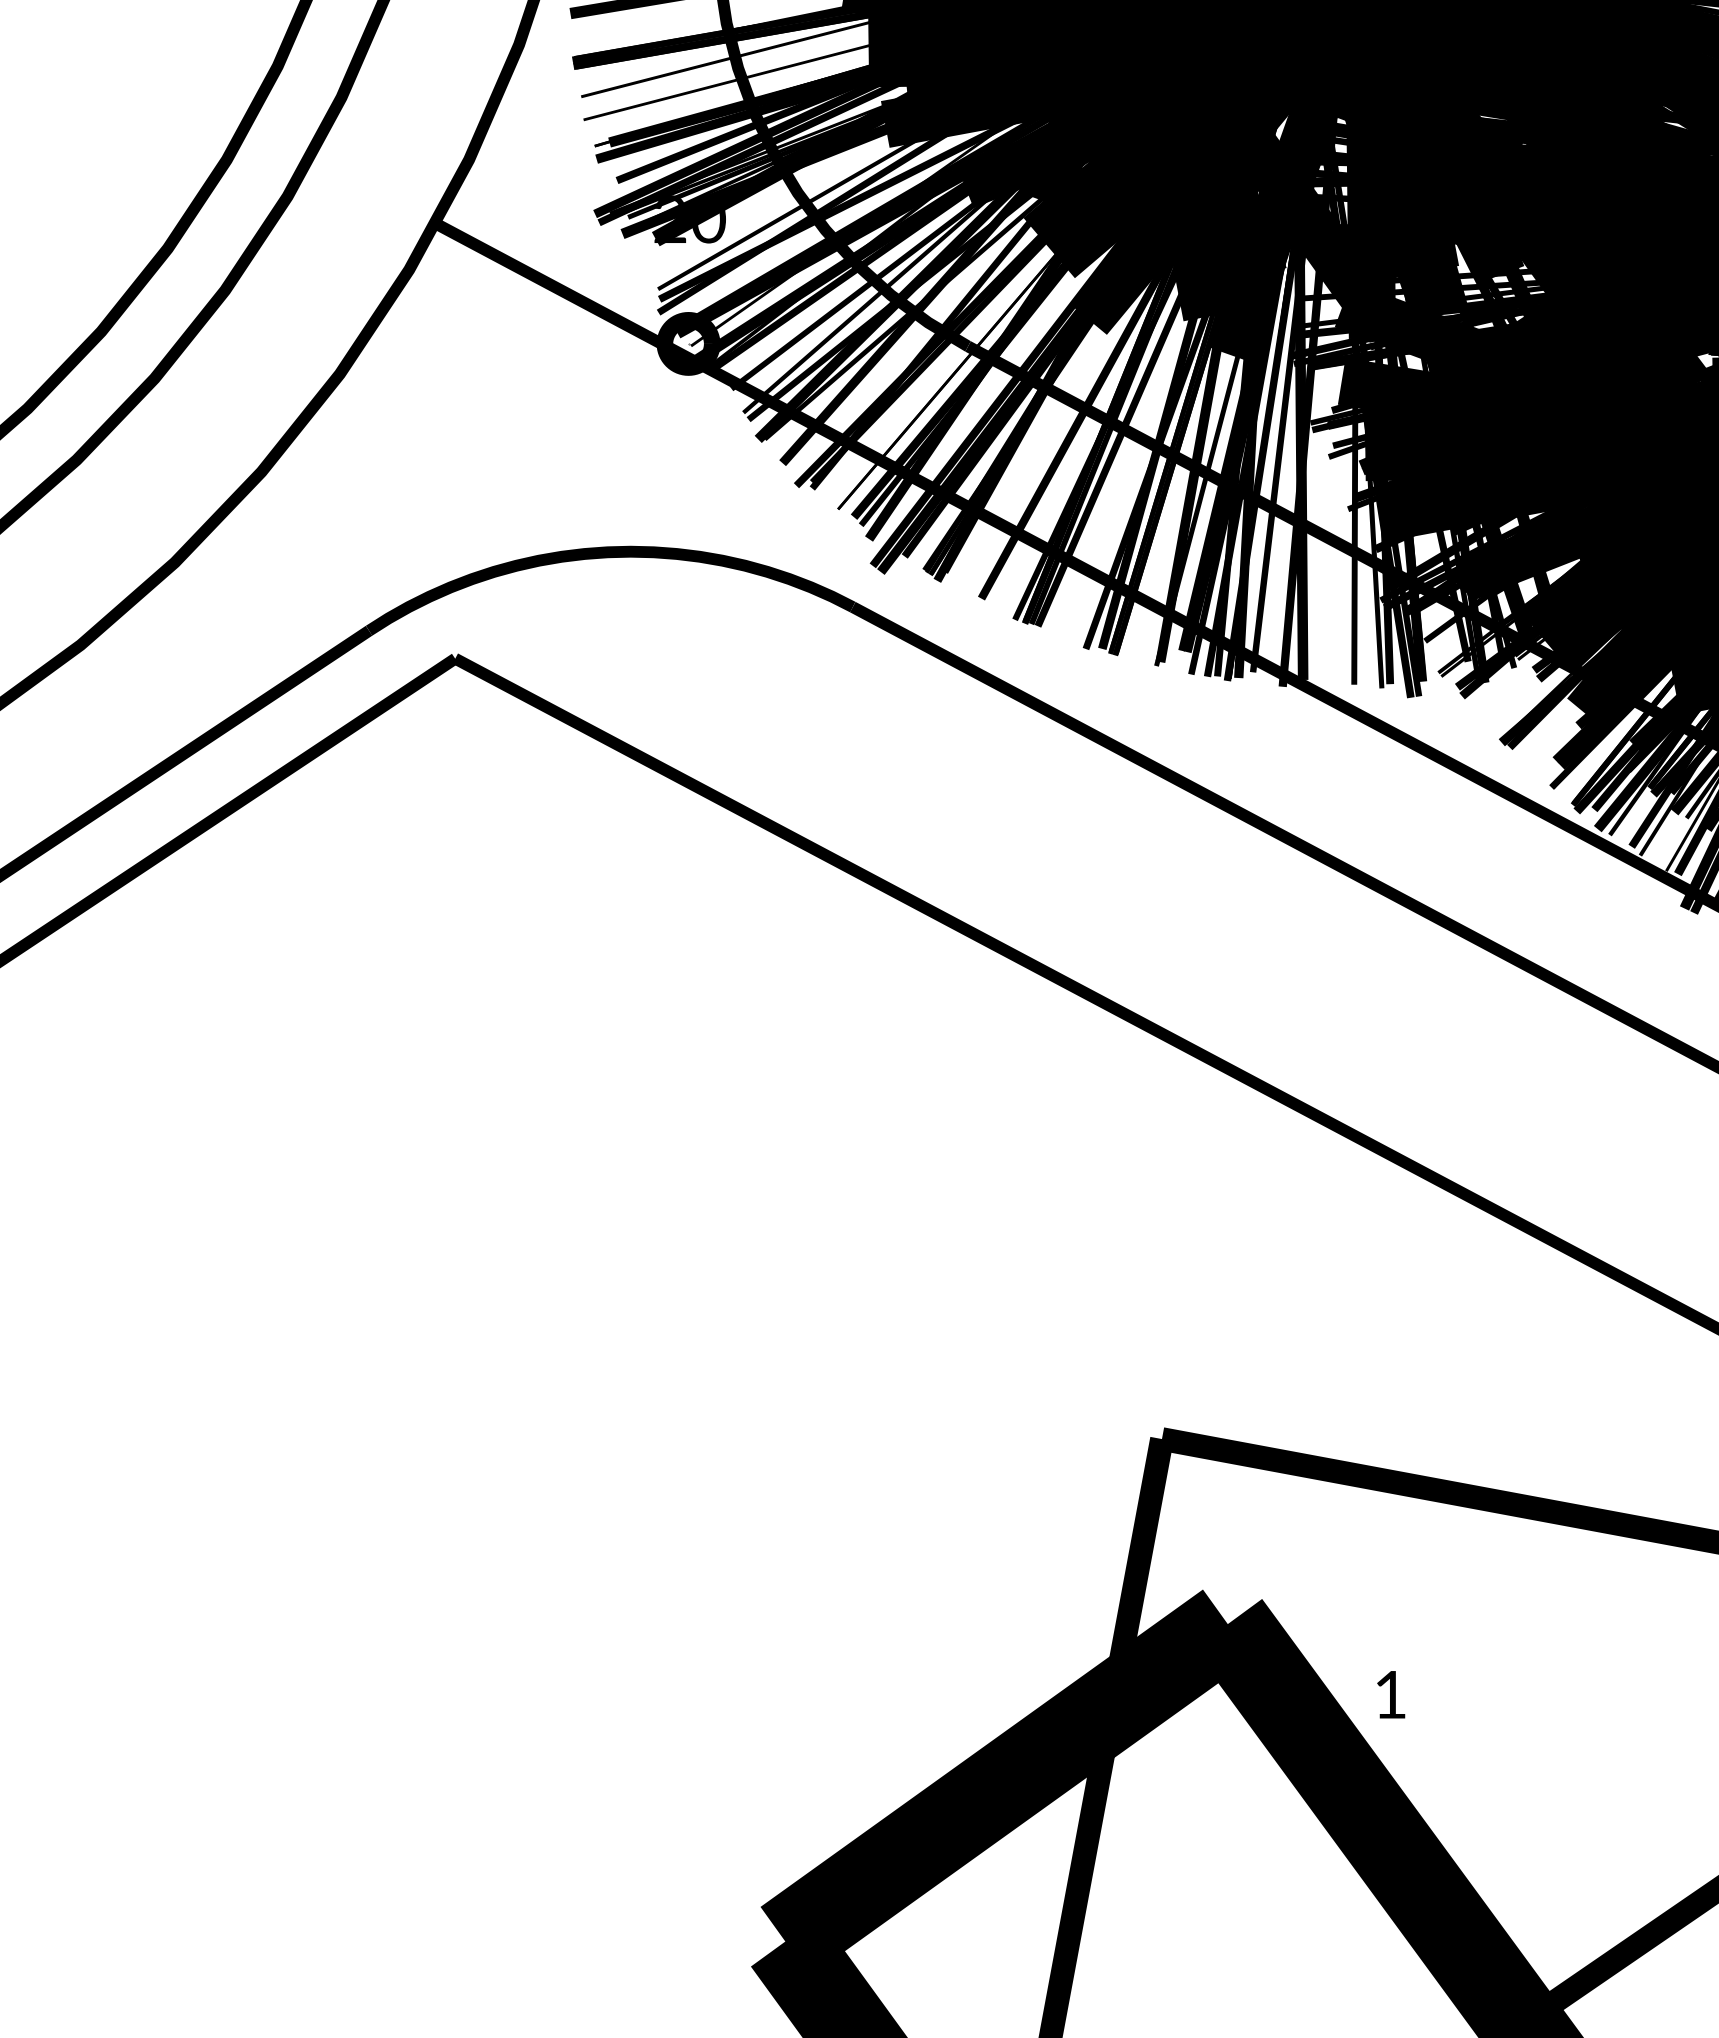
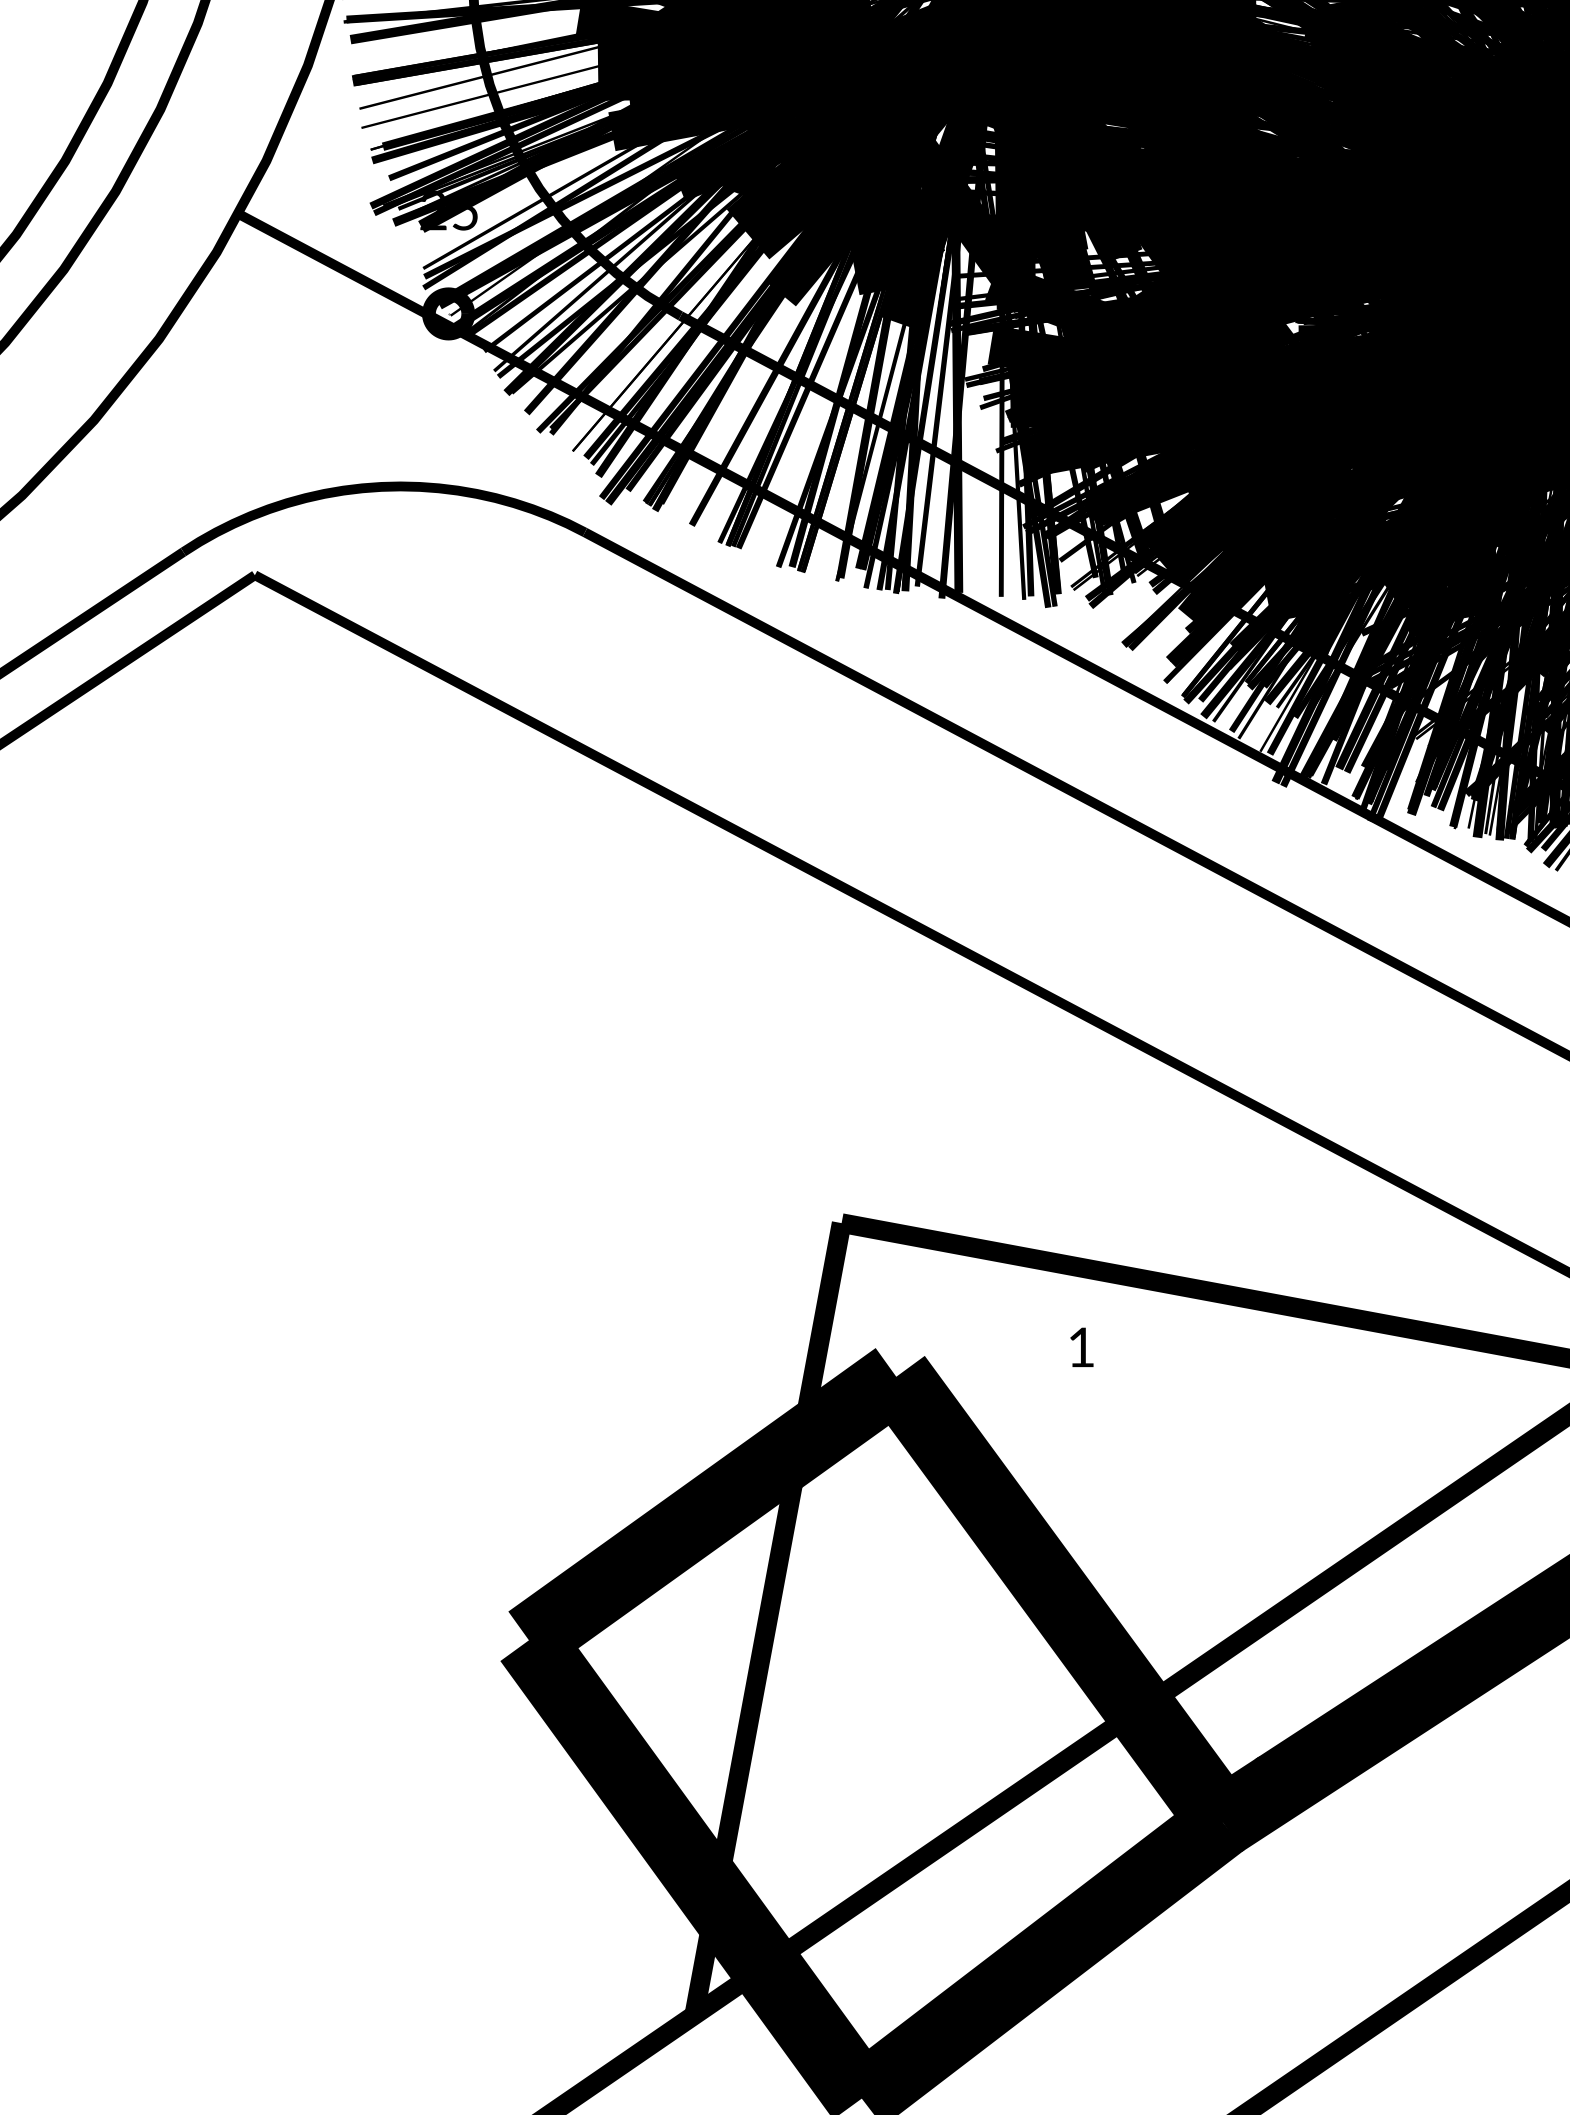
text: (708, 226) -> (465, 216), 20 -> 25
text: (1390, 1693) -> (1081, 1346), moved

